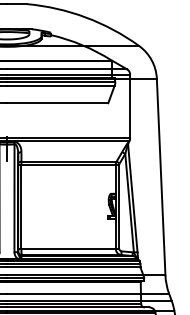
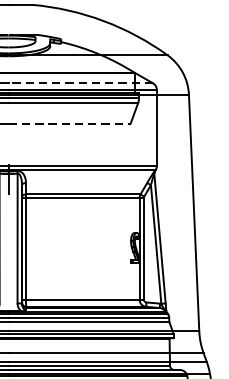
line: (66, 69) -> (80, 83), solid -> dashed
line: (57, 103) -> (69, 124), solid -> dashed

